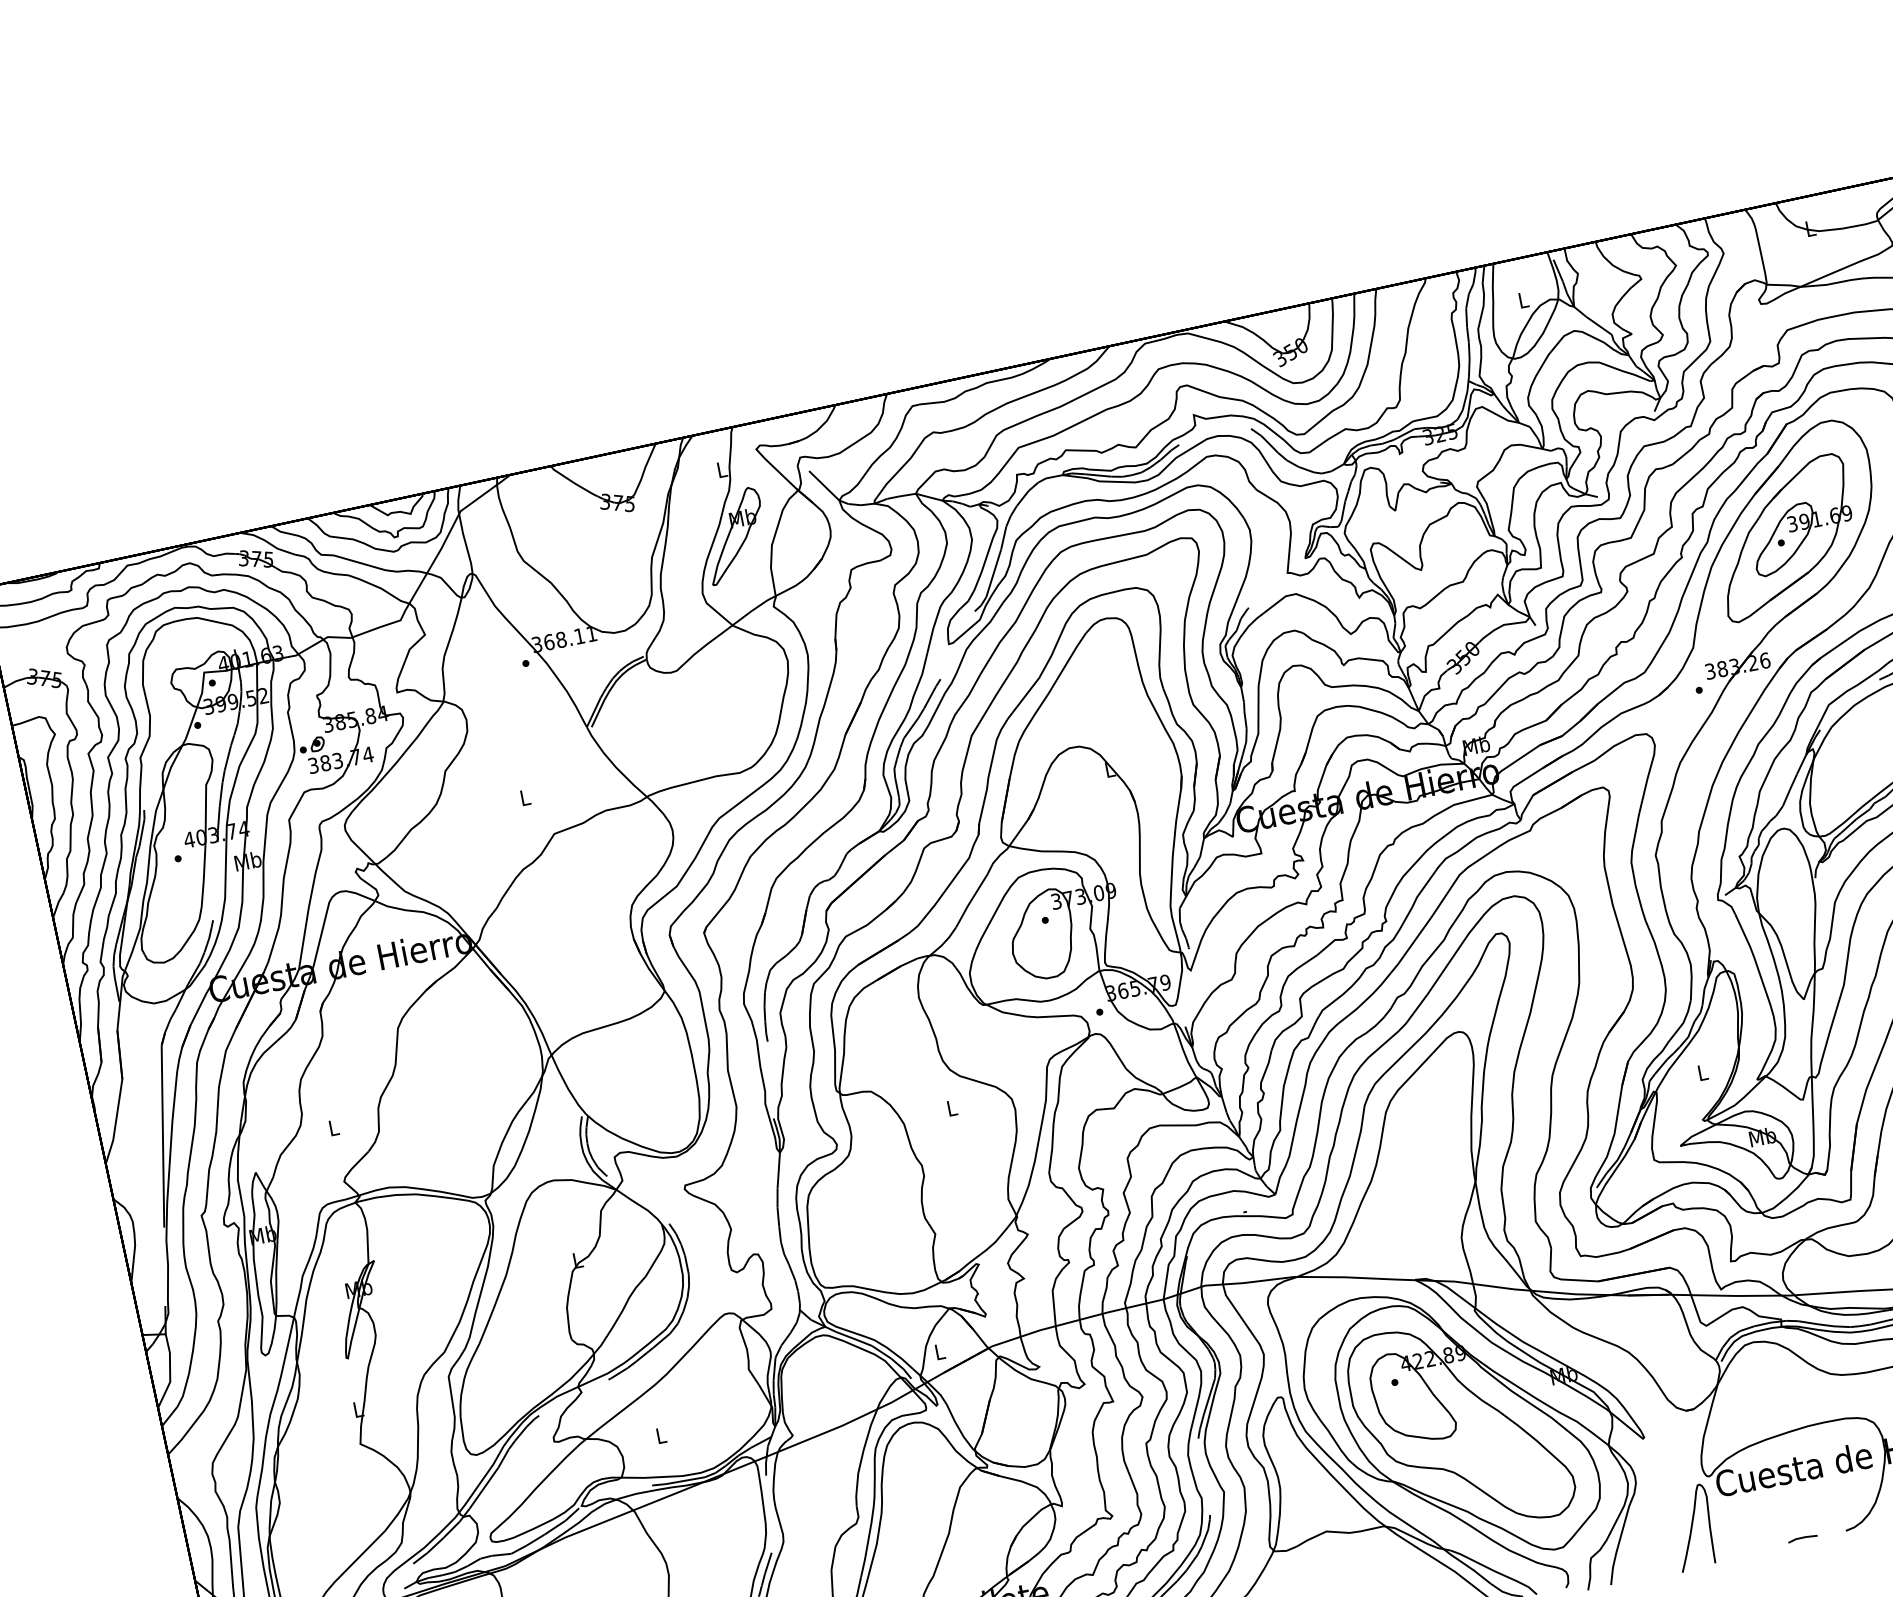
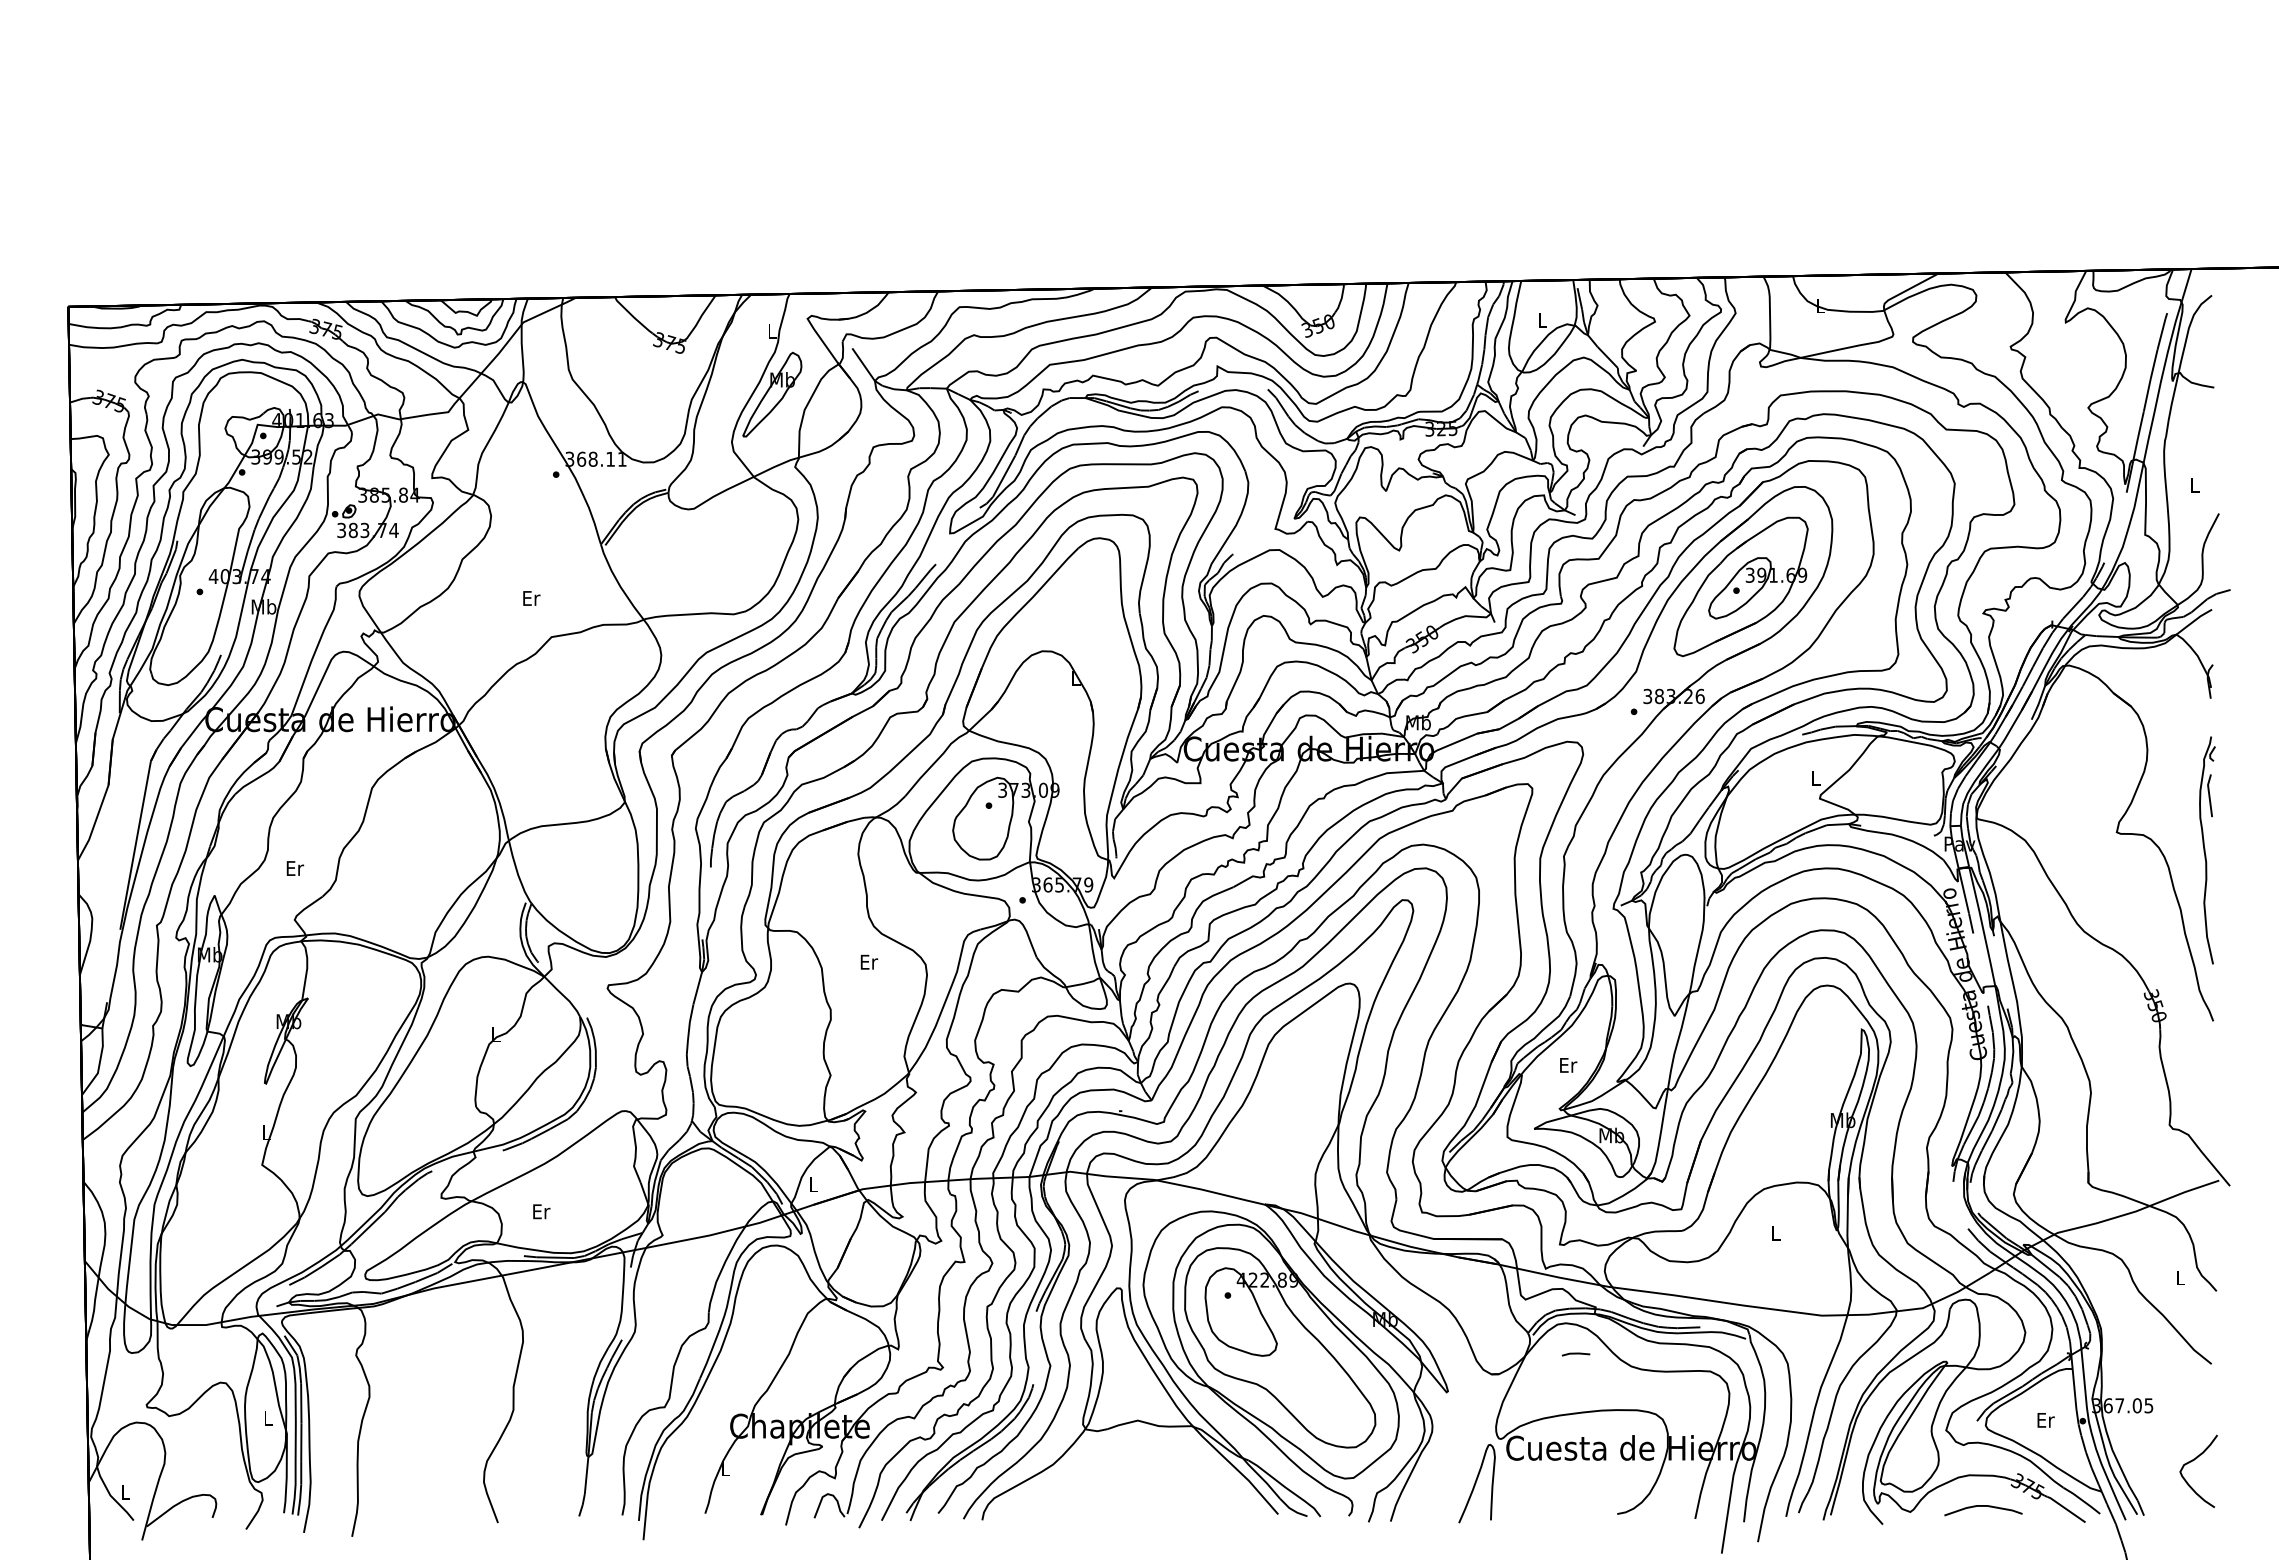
text: (525, 797) -> (531, 598), L -> Er
text: (1703, 1072) -> (1568, 1065), L -> Er
text: (952, 1107) -> (869, 961), L -> Er
text: (334, 1127) -> (295, 868), L -> Er
text: (661, 1435) -> (541, 1211), L -> Er
line: (1803, 1538) -> (1576, 1354), moved

